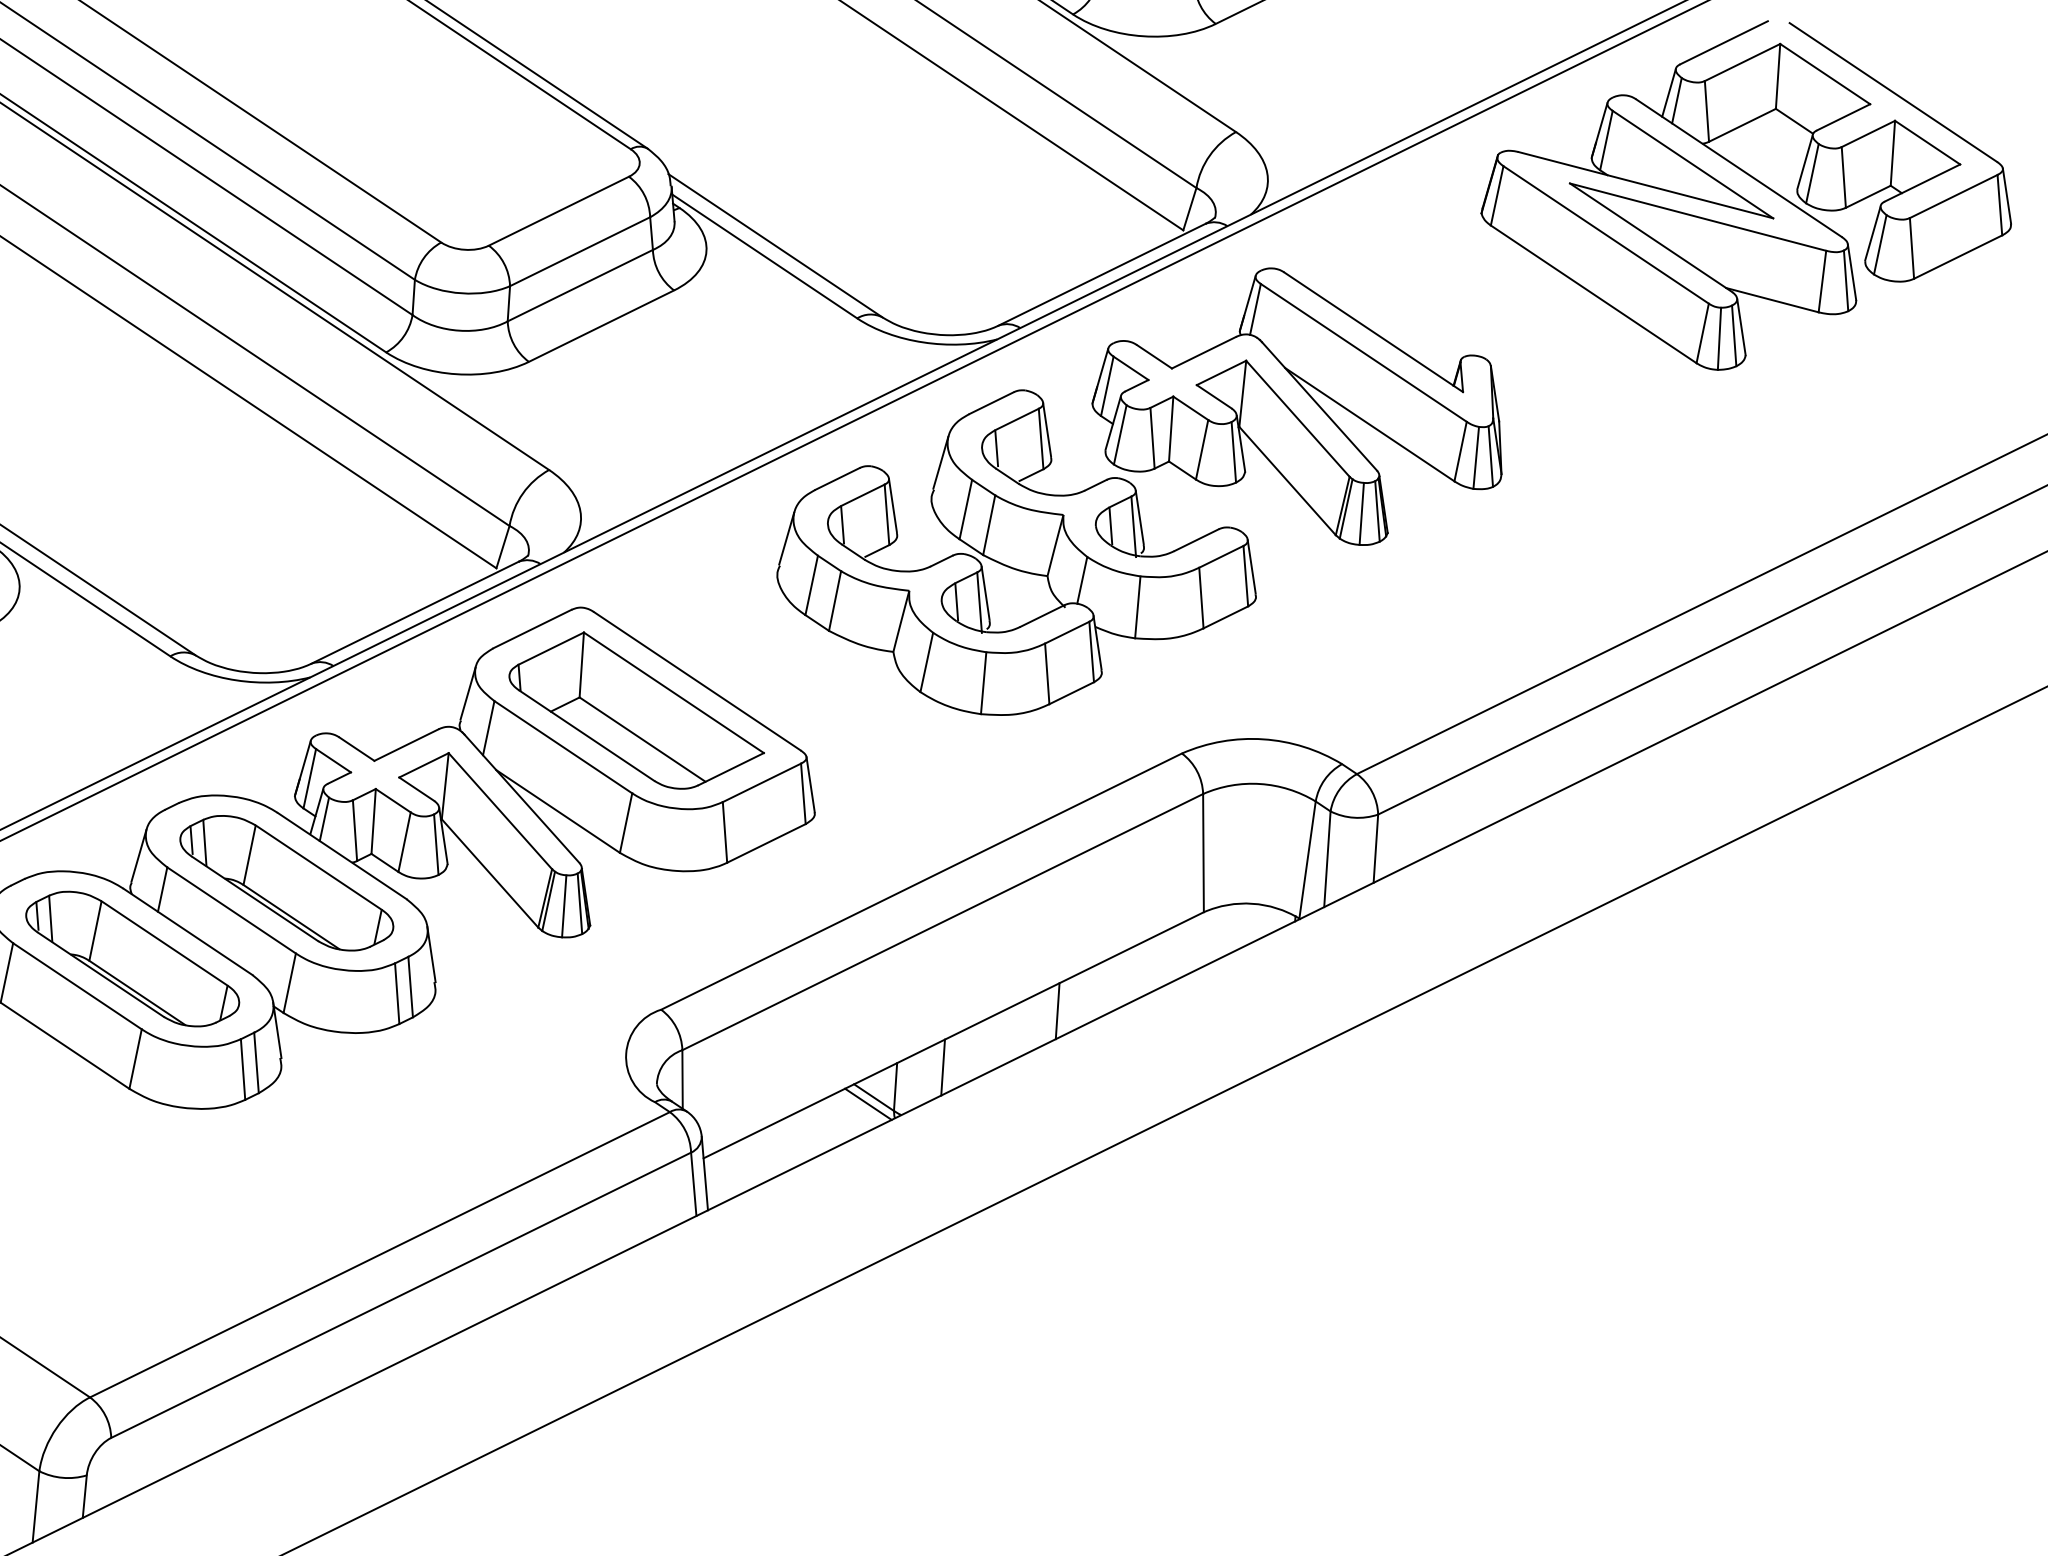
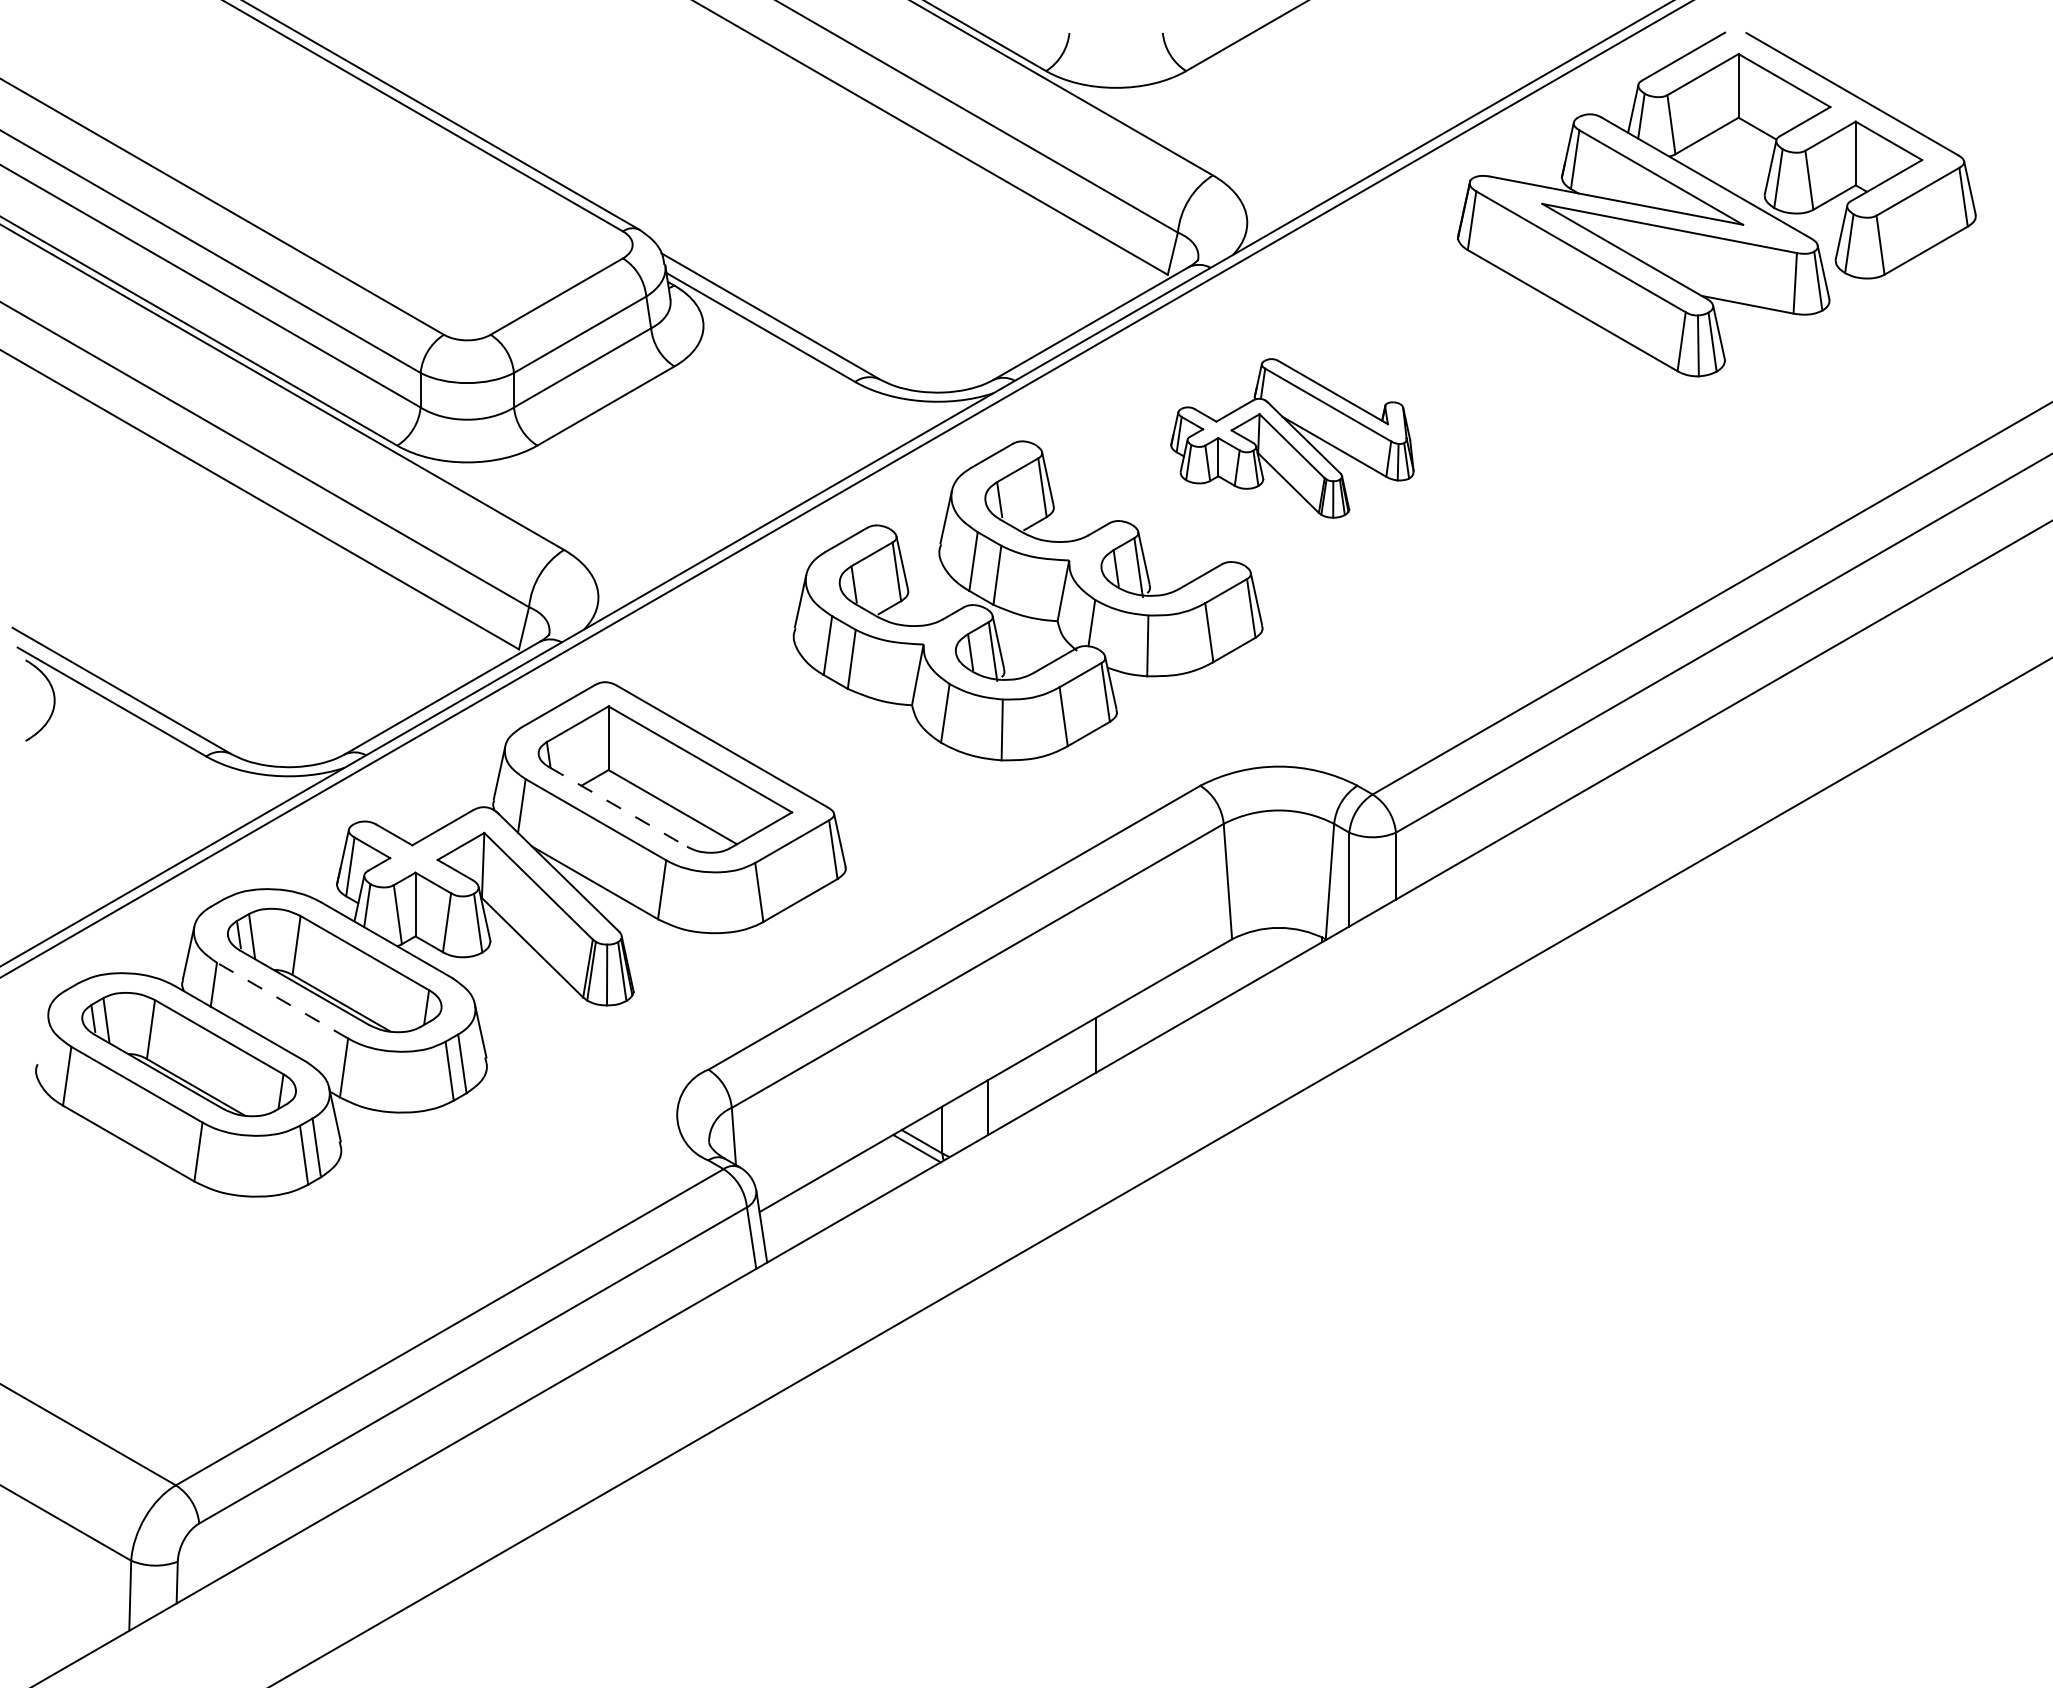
part: (1299, 405) -> (1292, 438), size x0.6
line: (587, 736) -> (618, 807), solid -> dashed
line: (231, 910) -> (282, 1000), solid -> dashed

